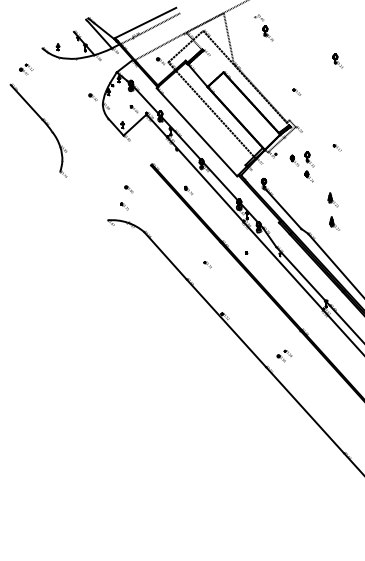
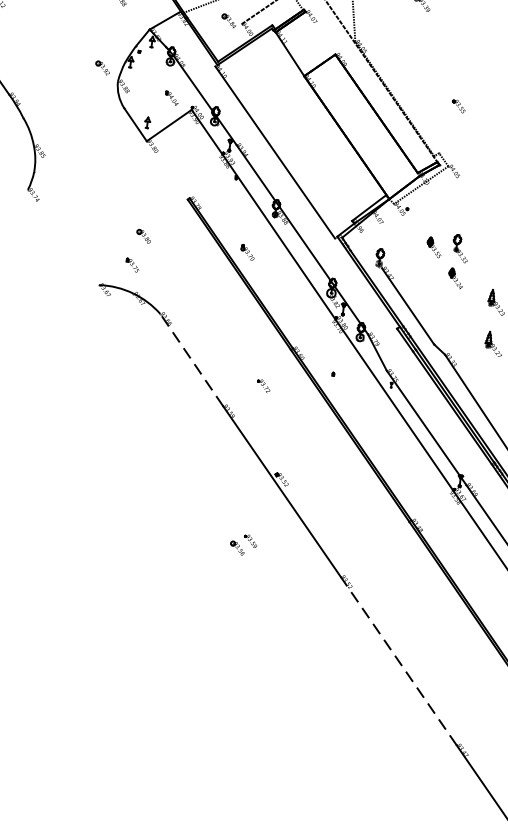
line: (211, 110) -> (305, 117), removed
part: (301, 166) -> (444, 258), moved
line: (165, 255) -> (191, 359), solid -> dashed
part: (284, 355) -> (243, 543), moved
line: (304, 409) -> (398, 659), solid -> dashed

